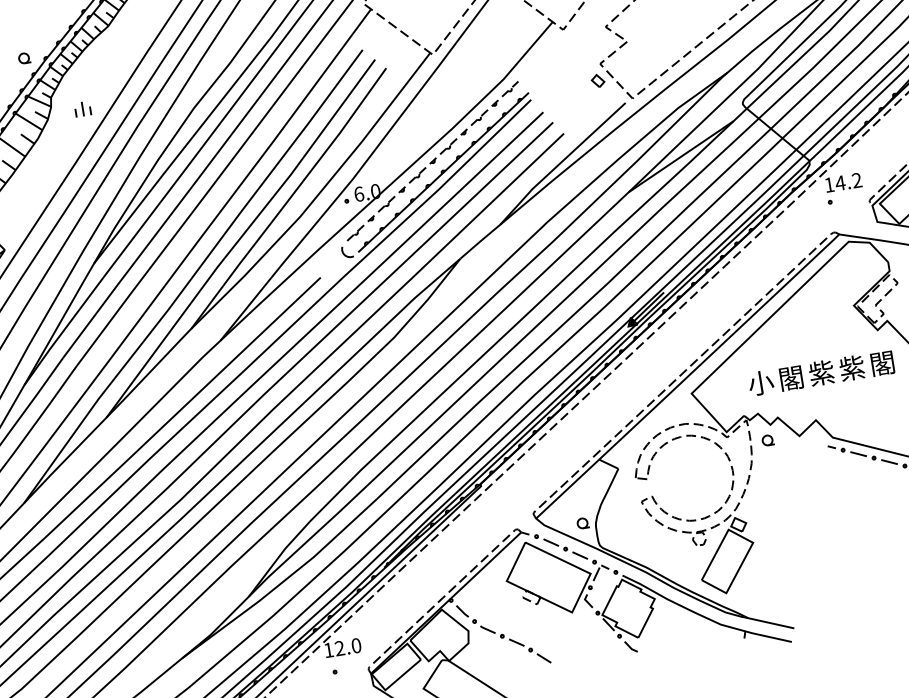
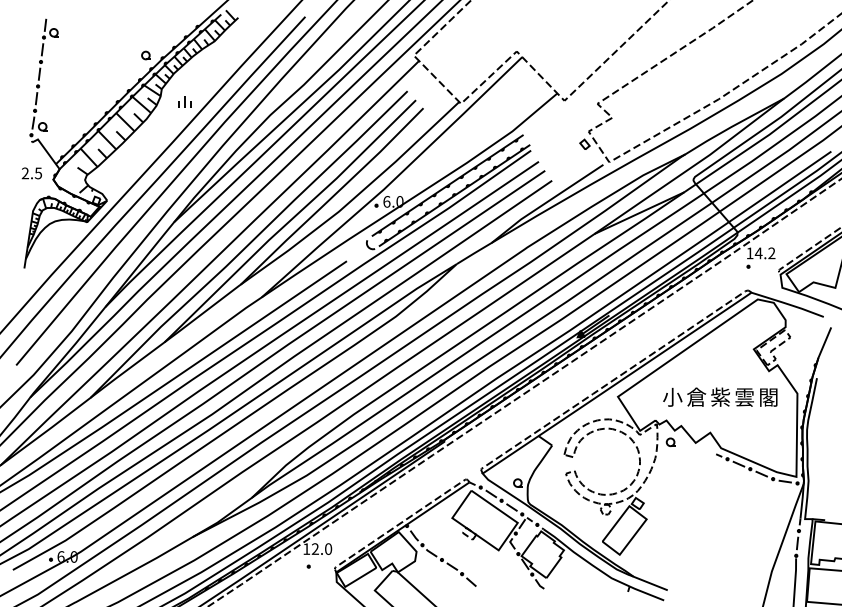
line: (433, 160) -> (448, 185), dashed -> solid
text: (851, 367) -> (744, 396), 紫 -> 雲
text: (790, 377) -> (696, 396), 閣 -> 倉

